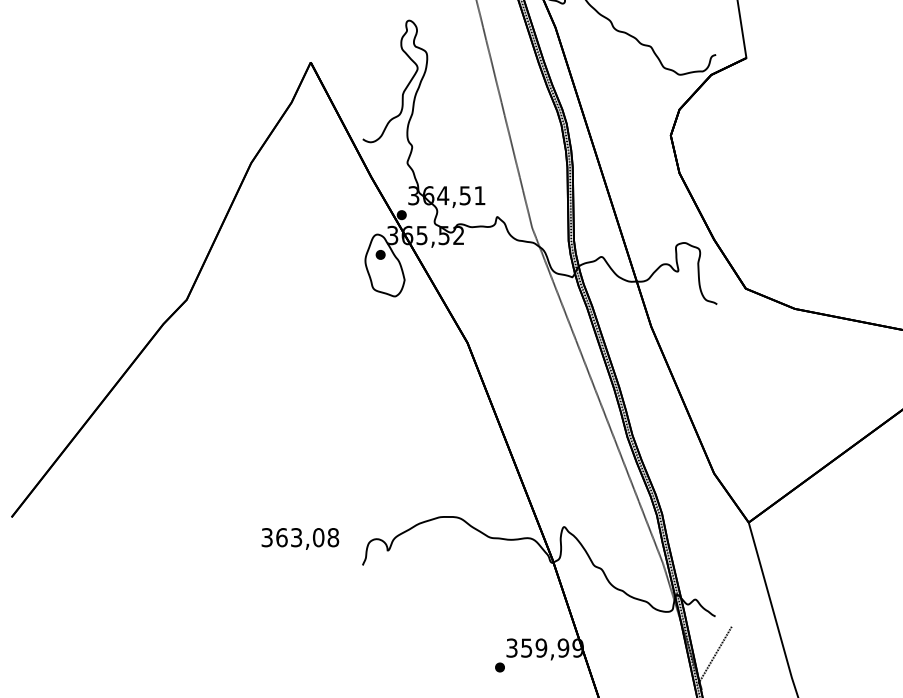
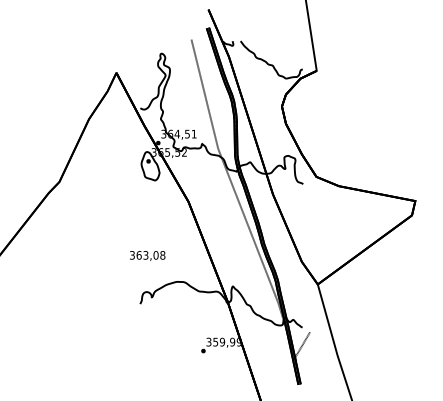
text: (300, 537) -> (147, 255), moved

